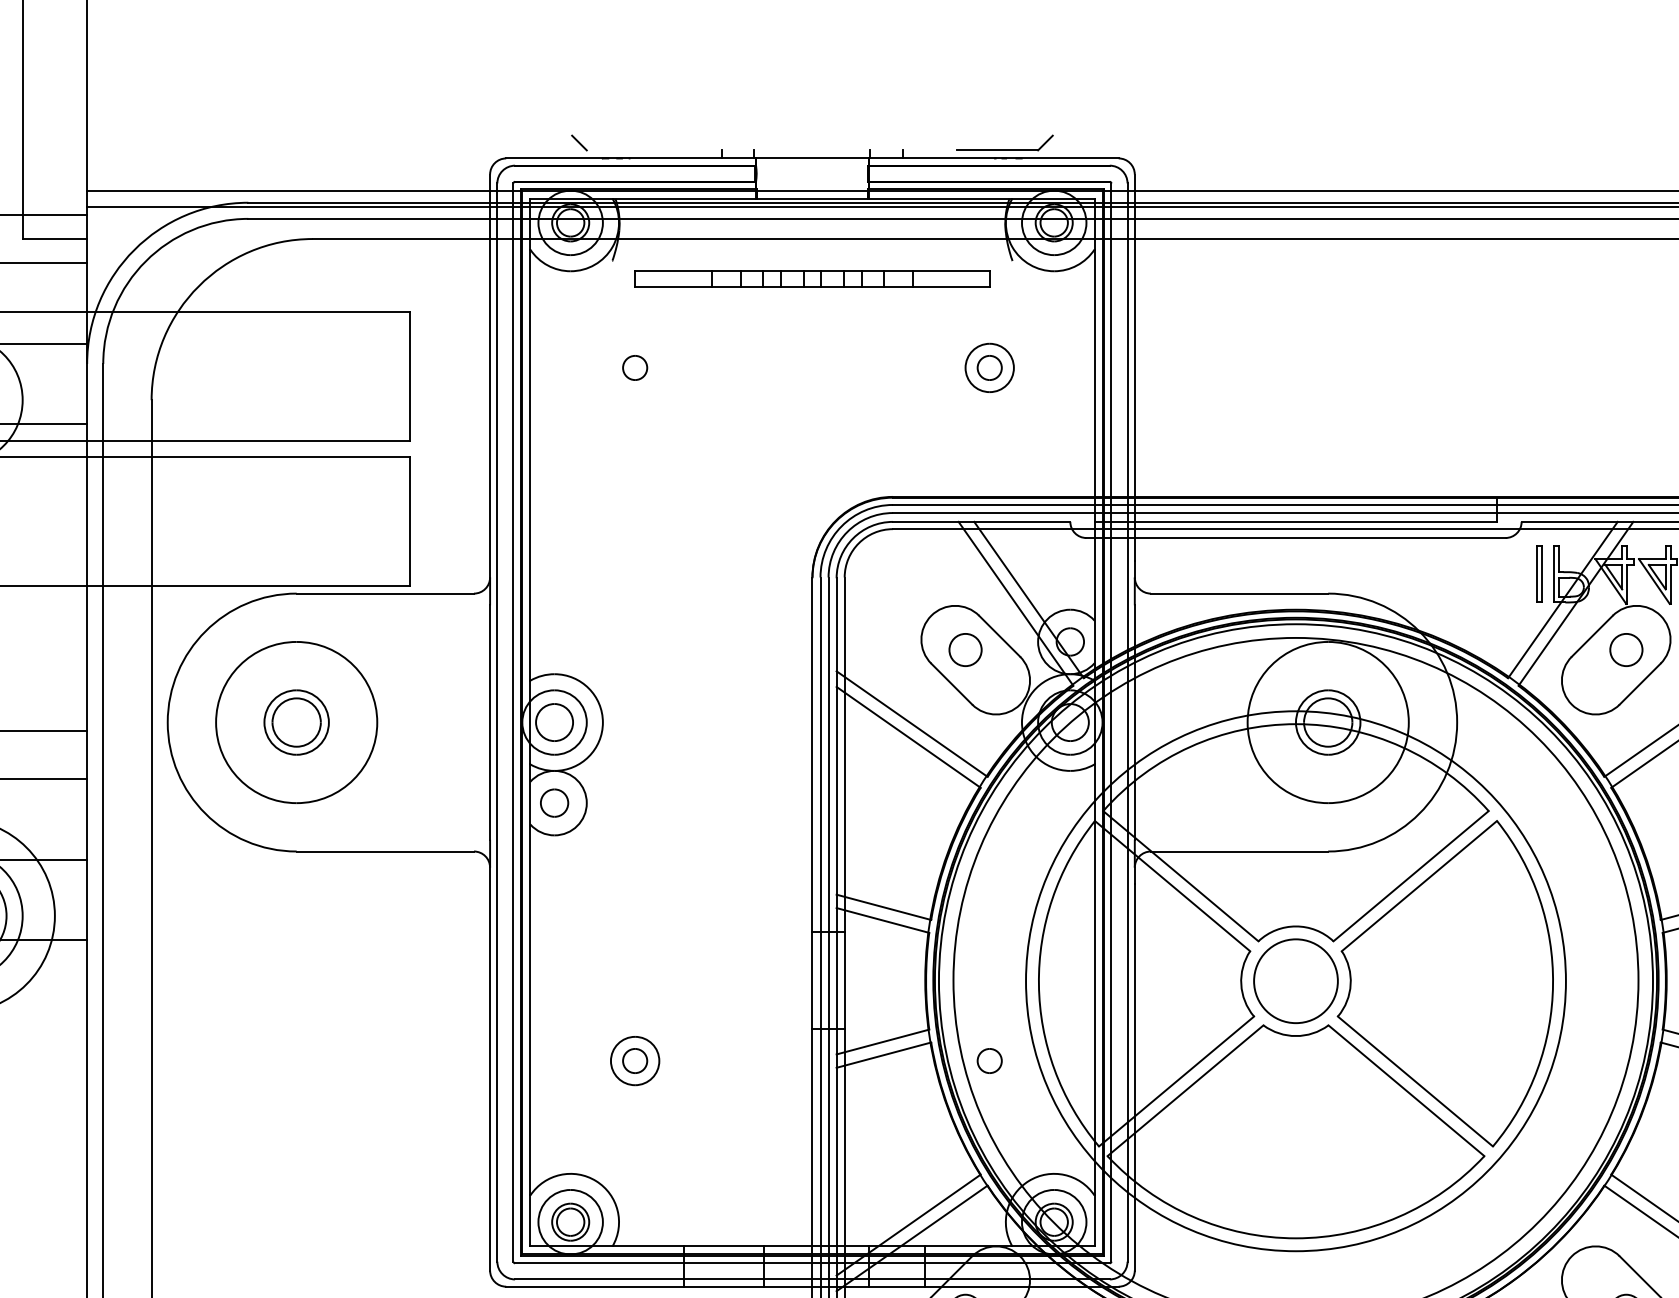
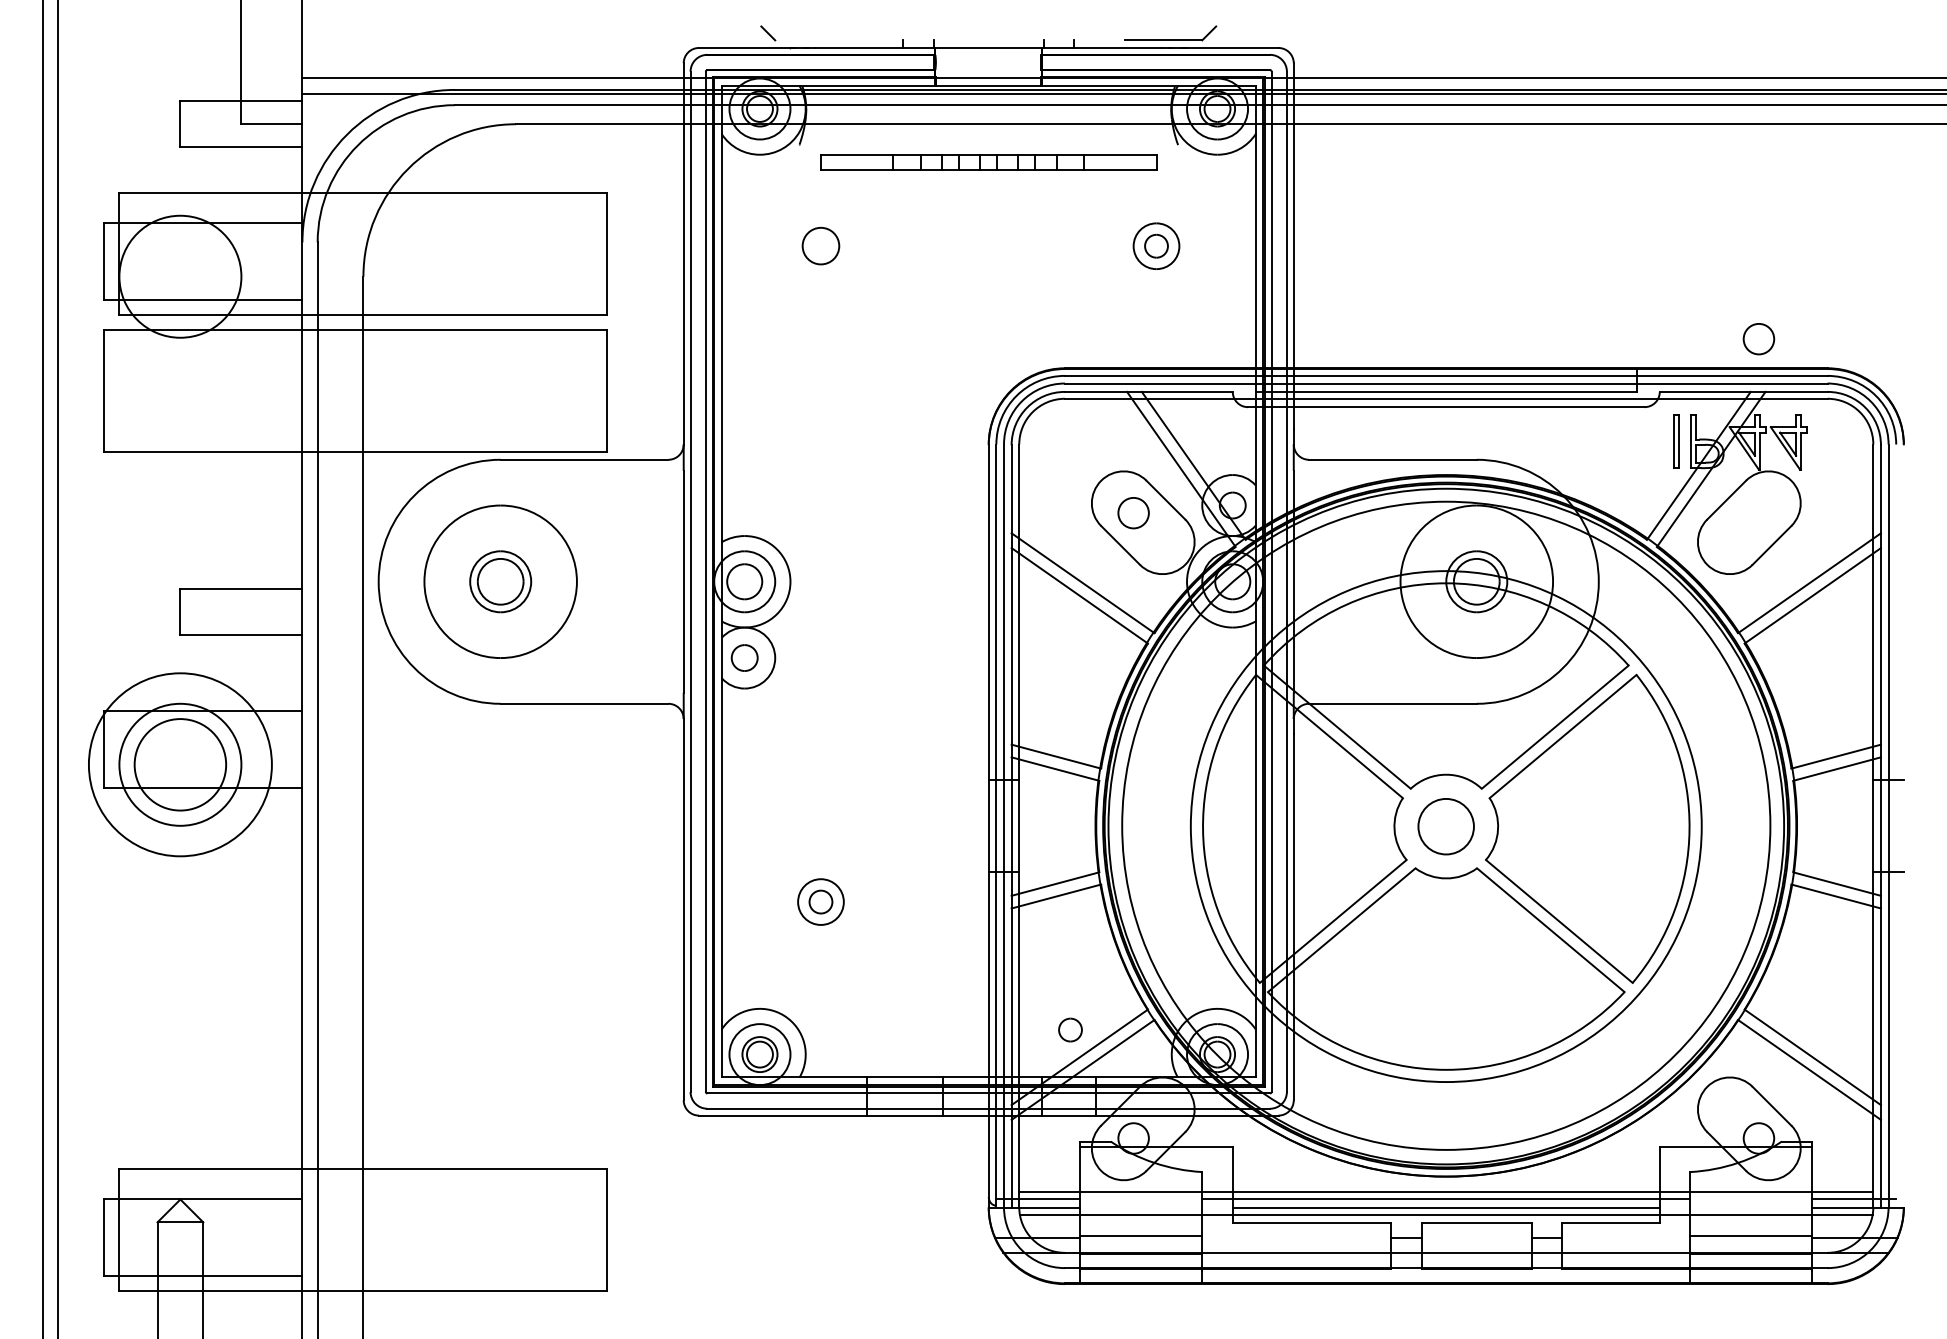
part: (634, 368) -> (820, 246), size x1.6
circle: (1625, 650) -> (1758, 339), moved
circle: (1295, 981) -> (1445, 826), size x0.7
part: (989, 1060) -> (1070, 1029), moved

